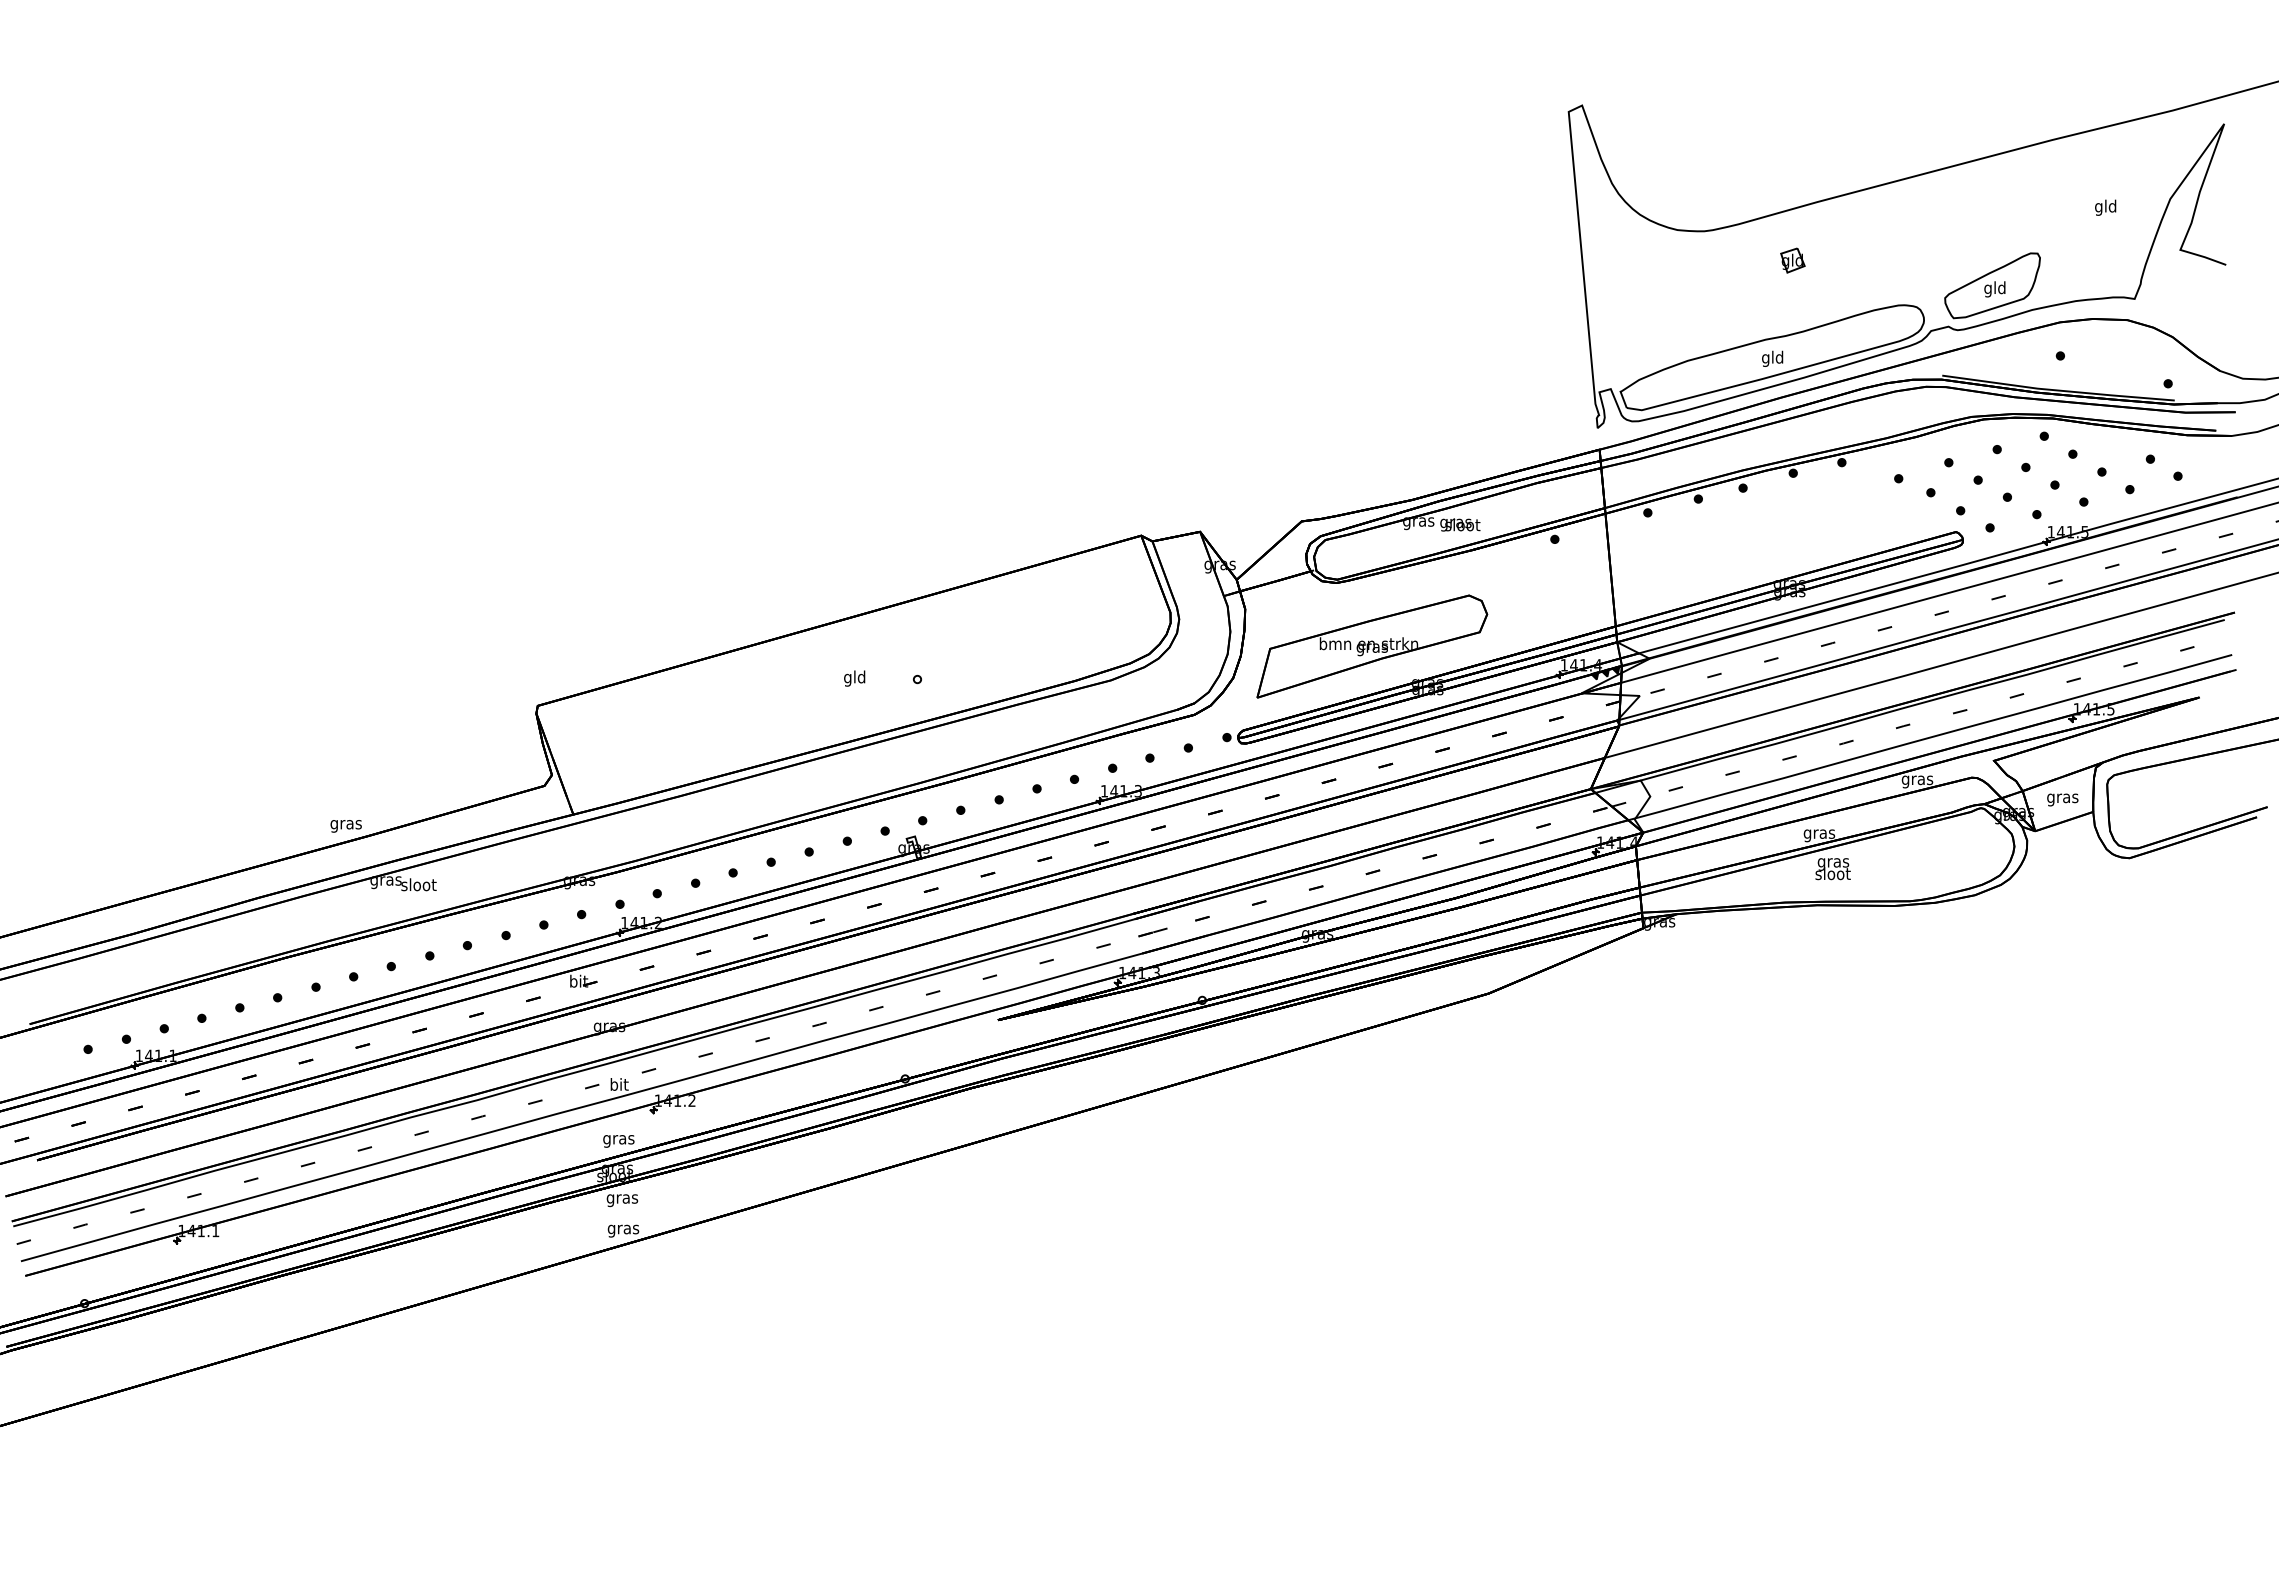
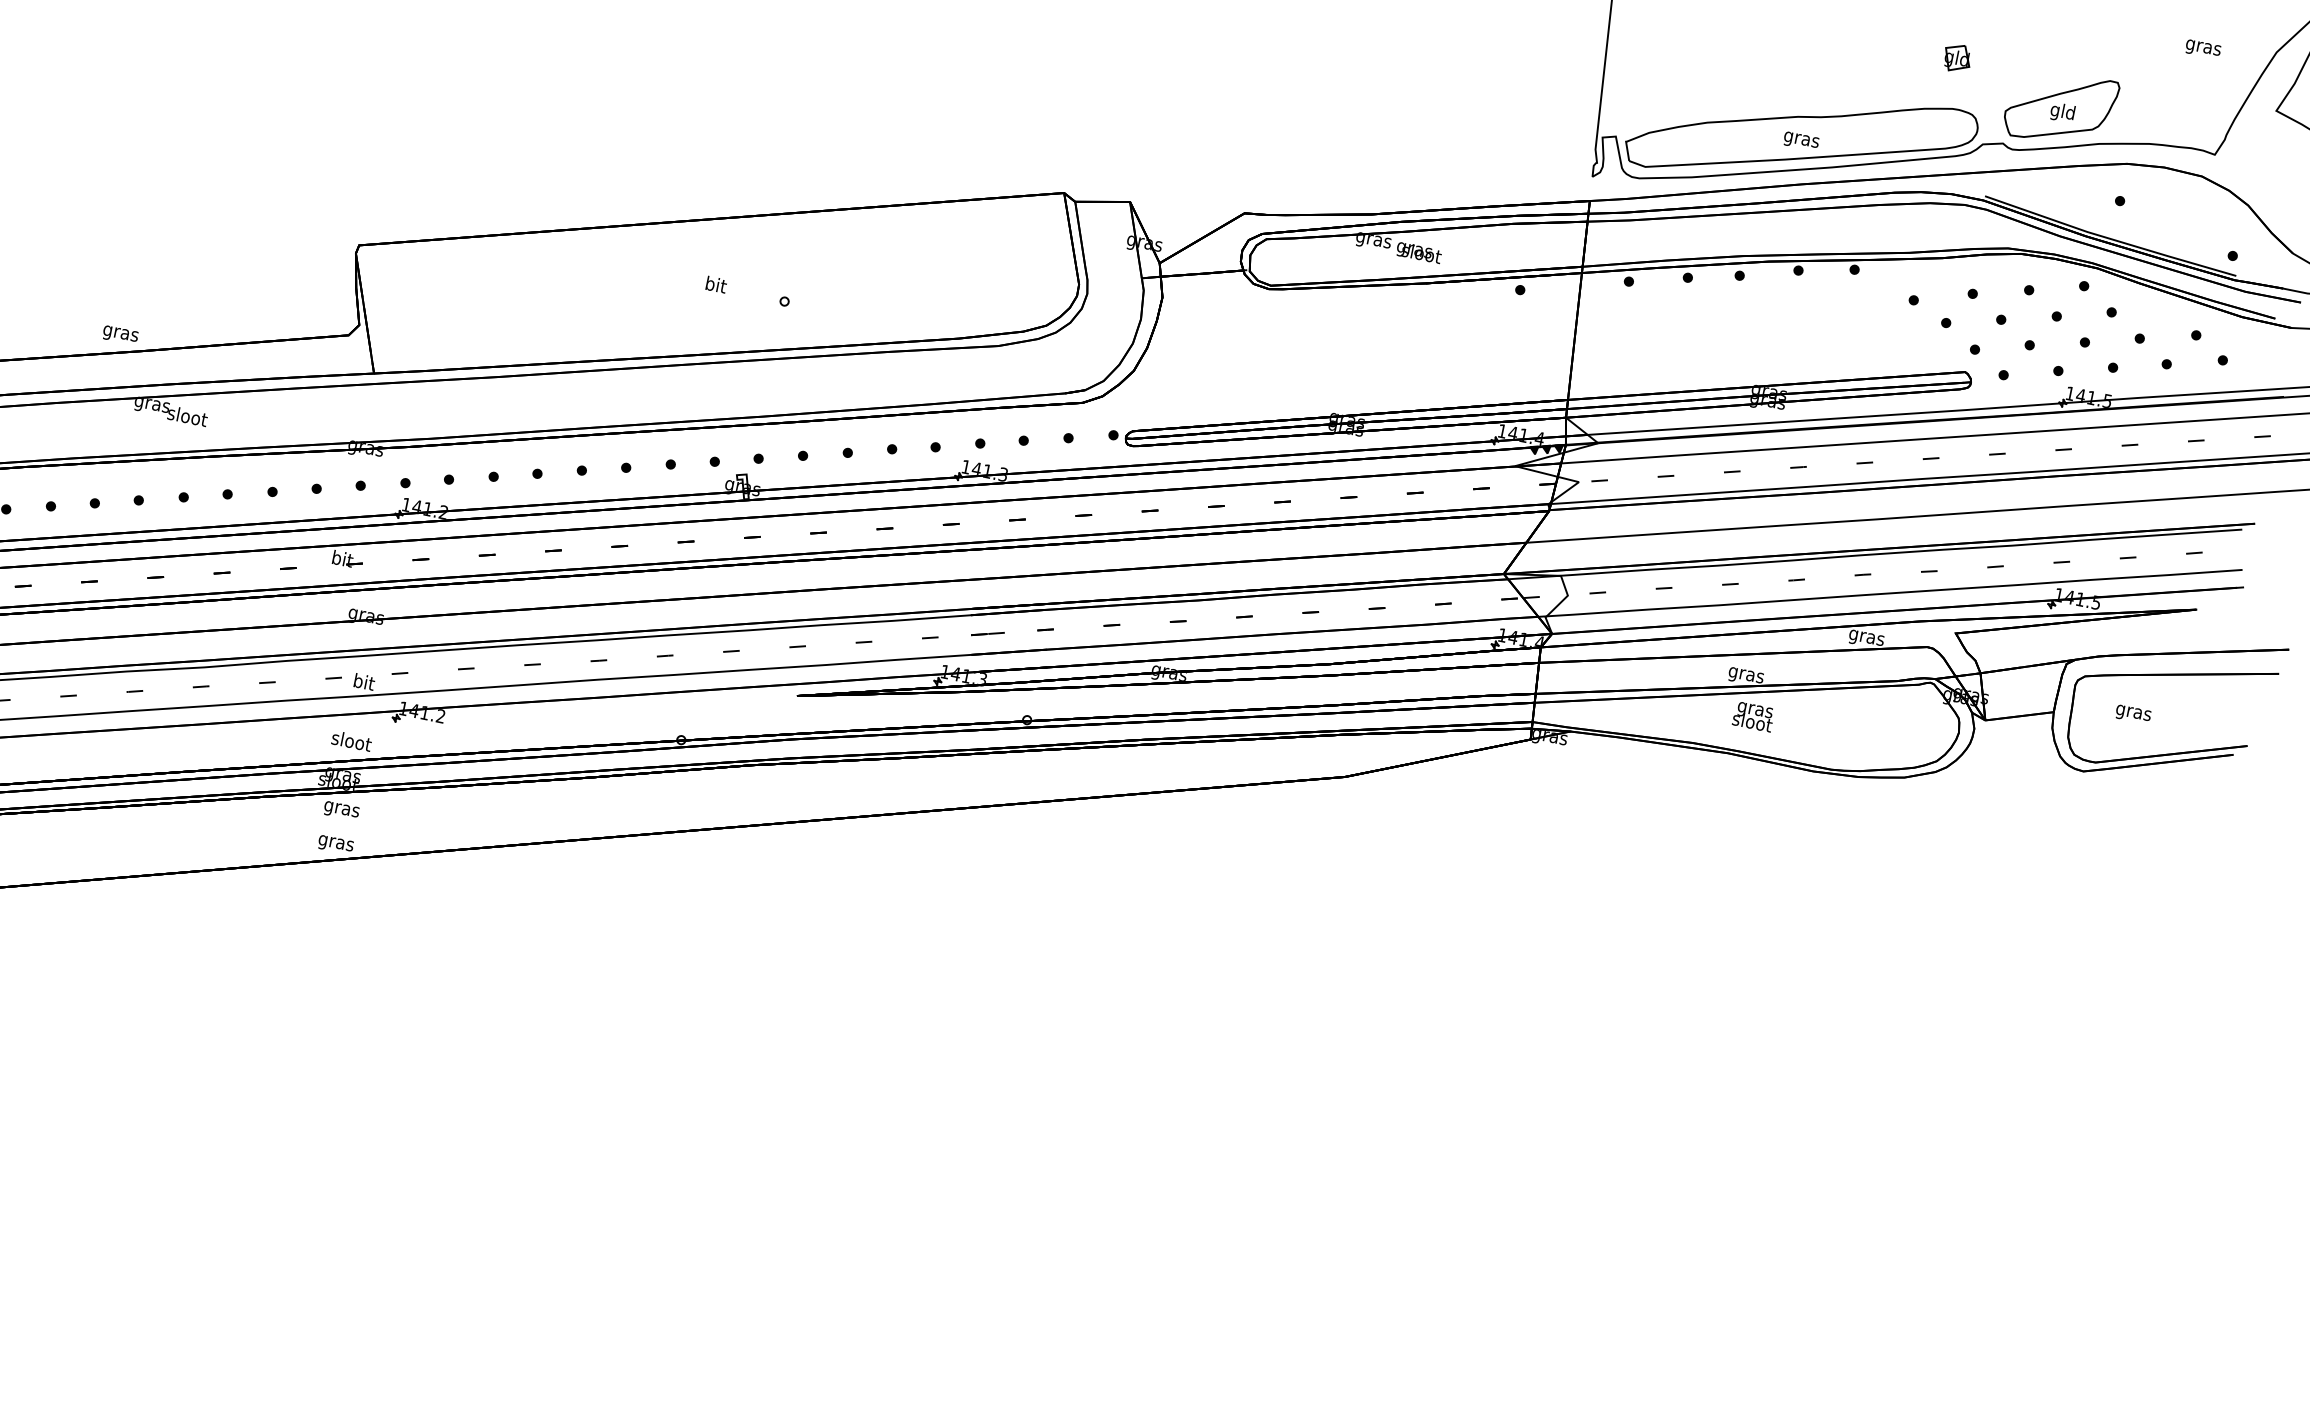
text: (2105, 207) -> (2203, 47), gld -> gras
part: (1792, 260) -> (1957, 58), moved
text: (1772, 358) -> (1801, 139), gld -> gras
part: (1372, 646) -> (1294, 367), removed
text: (854, 678) -> (715, 286), gld -> bit
text: (2062, 799) -> (2133, 713), moved
text: (618, 1139) -> (350, 742), gras -> sloot

